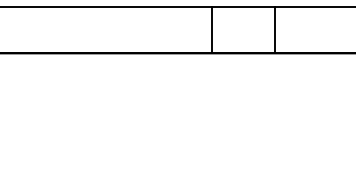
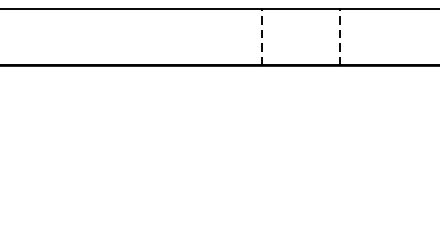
line: (212, 30) -> (262, 37), solid -> dashed
line: (275, 30) -> (340, 37), solid -> dashed

